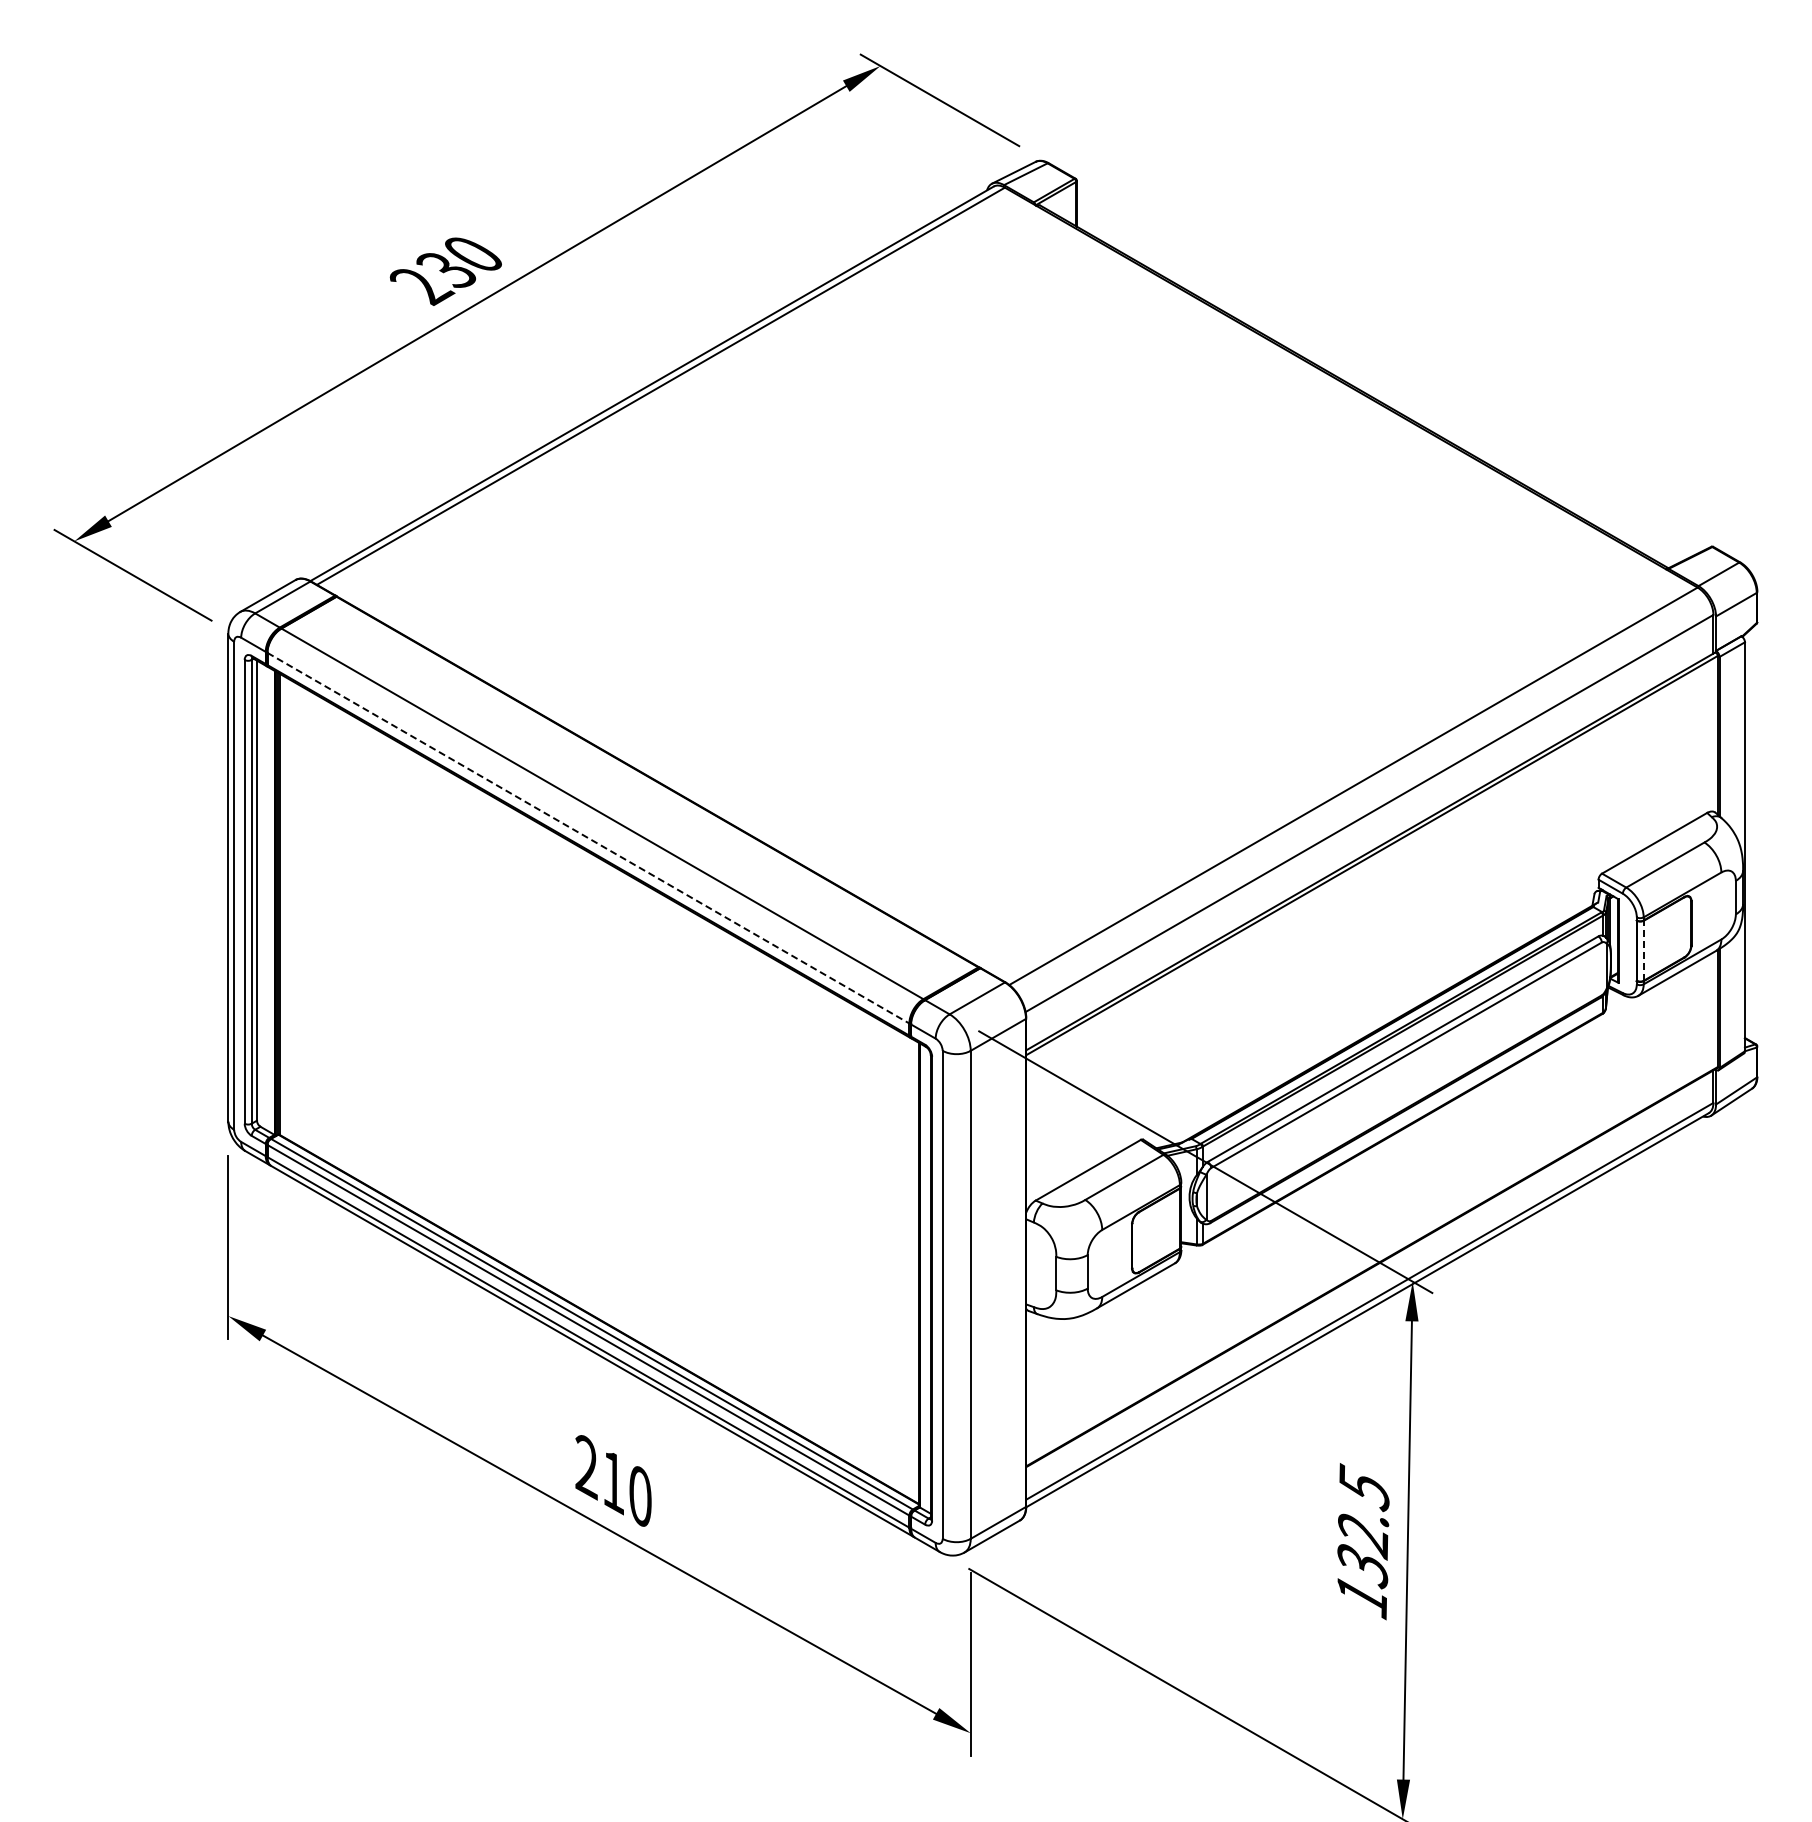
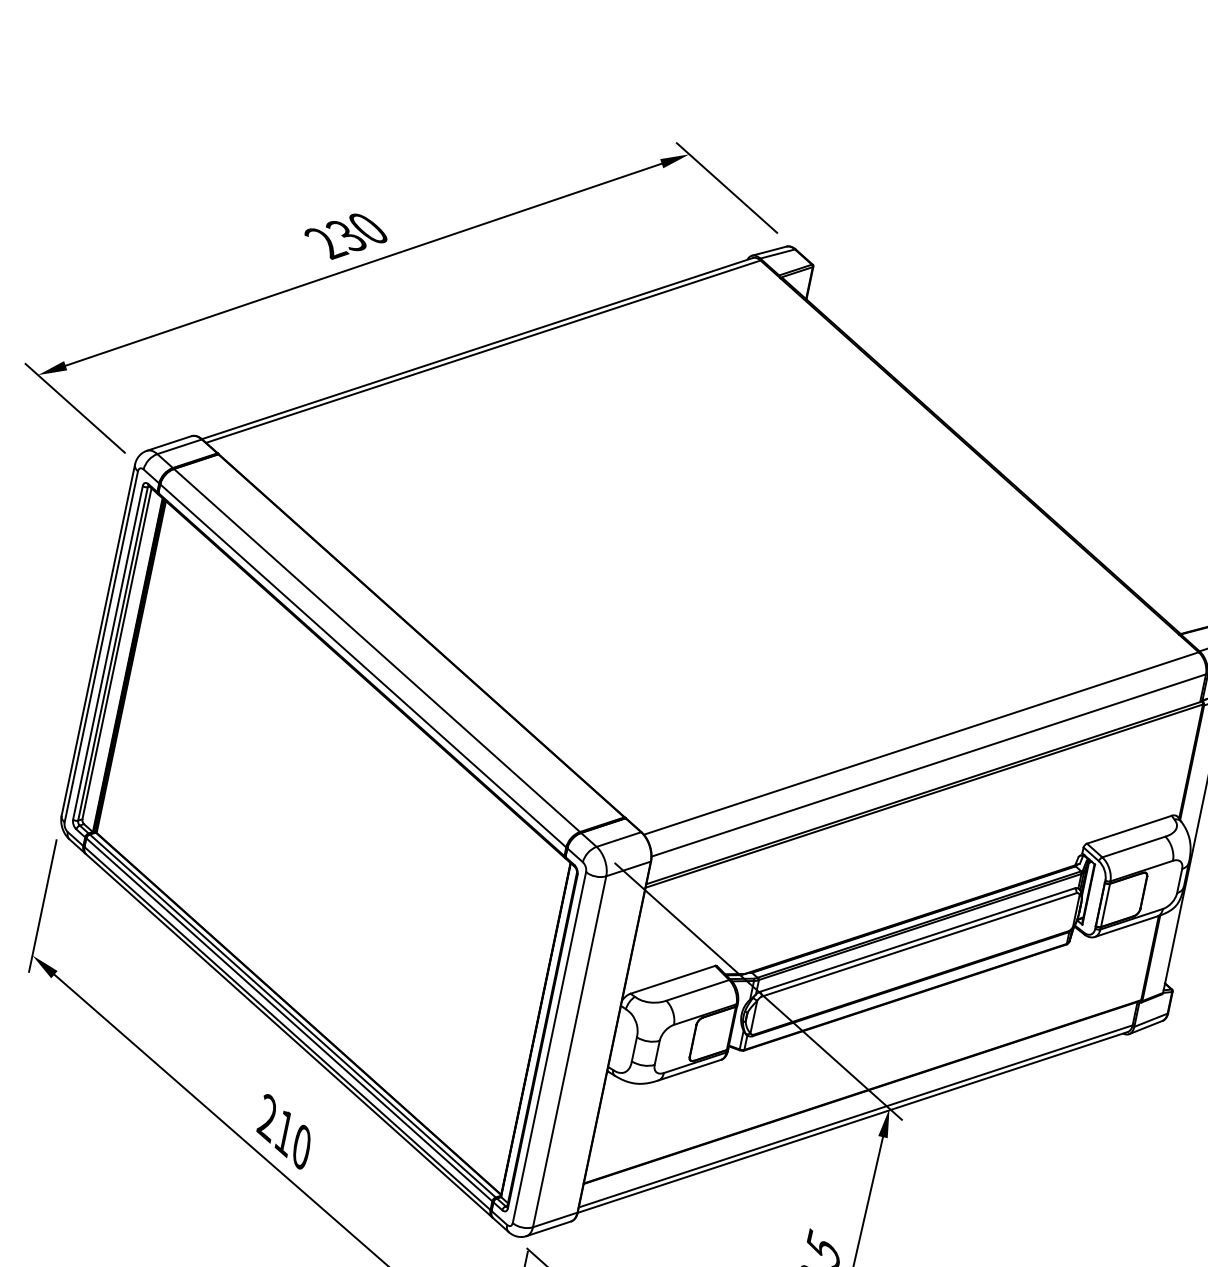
line: (588, 838) -> (363, 666), dashed -> solid
line: (1643, 950) -> (1105, 905), dashed -> solid

